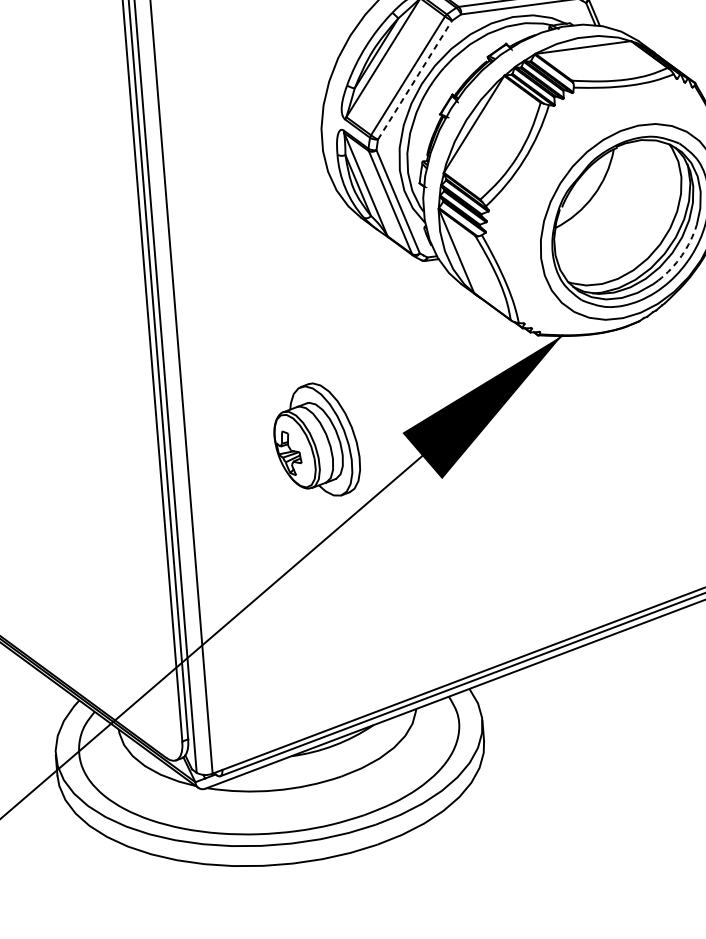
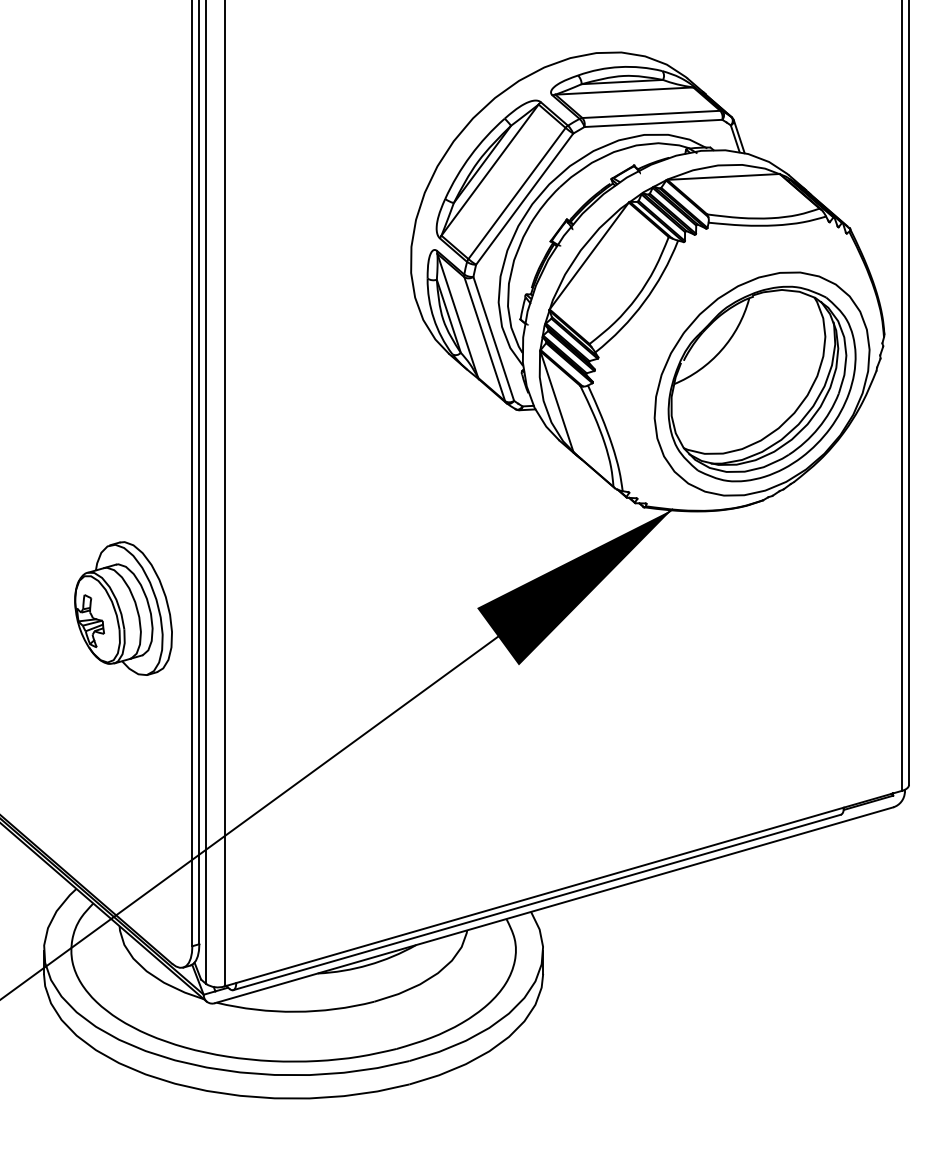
line: (414, 80) -> (524, 199), dashed -> solid
arc: (681, 256) -> (818, 428), dashed -> solid
part: (316, 440) -> (123, 608), moved

